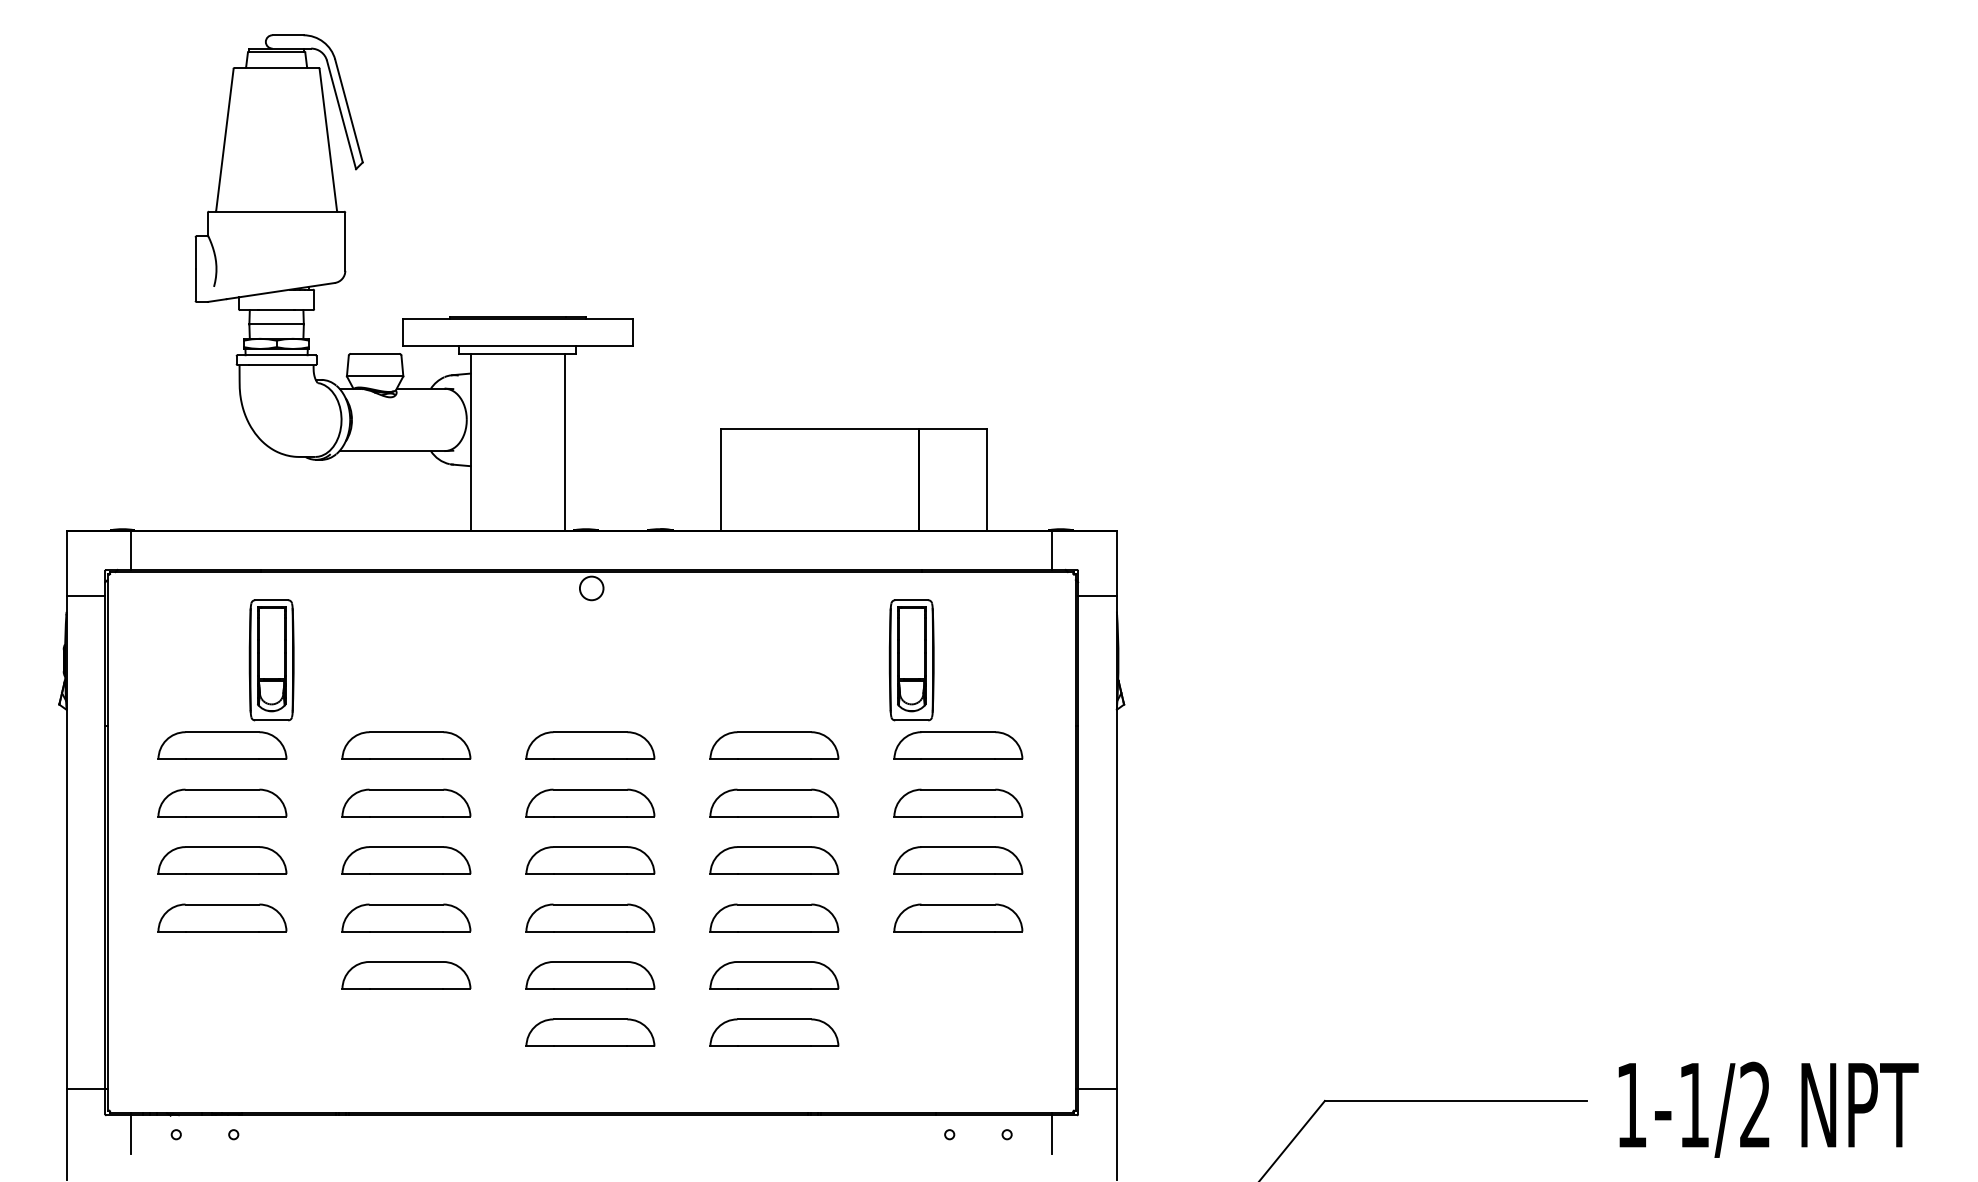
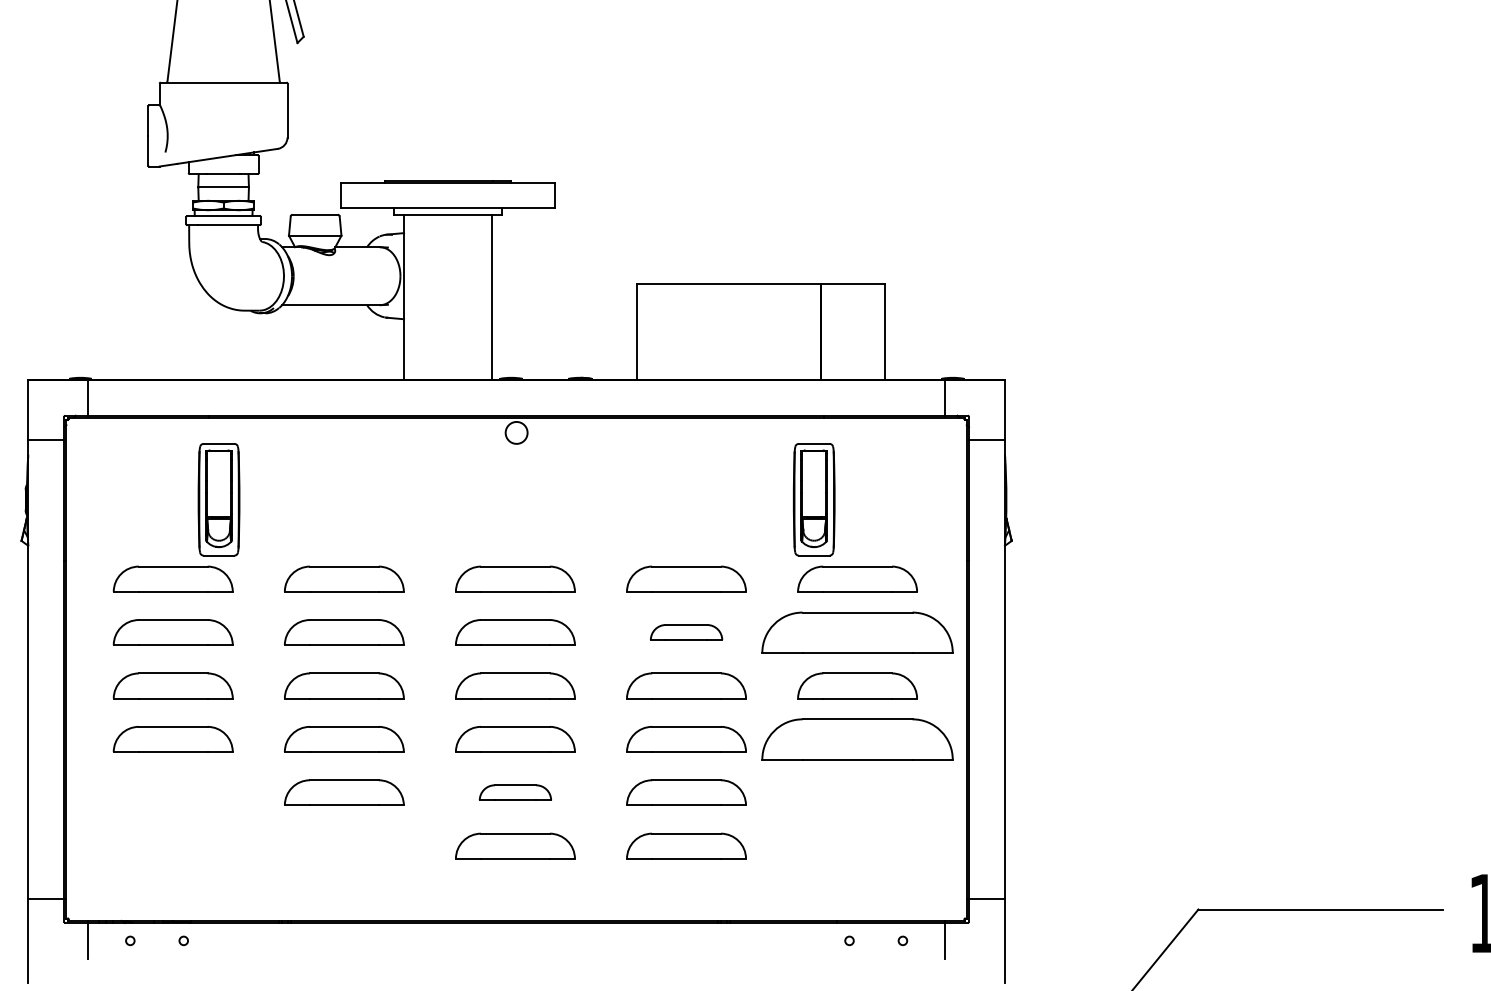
part: (774, 802) -> (686, 631), size x0.6
part: (958, 802) -> (857, 631), size x1.6
part: (958, 917) -> (857, 738), size x1.6
part: (590, 975) -> (515, 792), size x0.6

